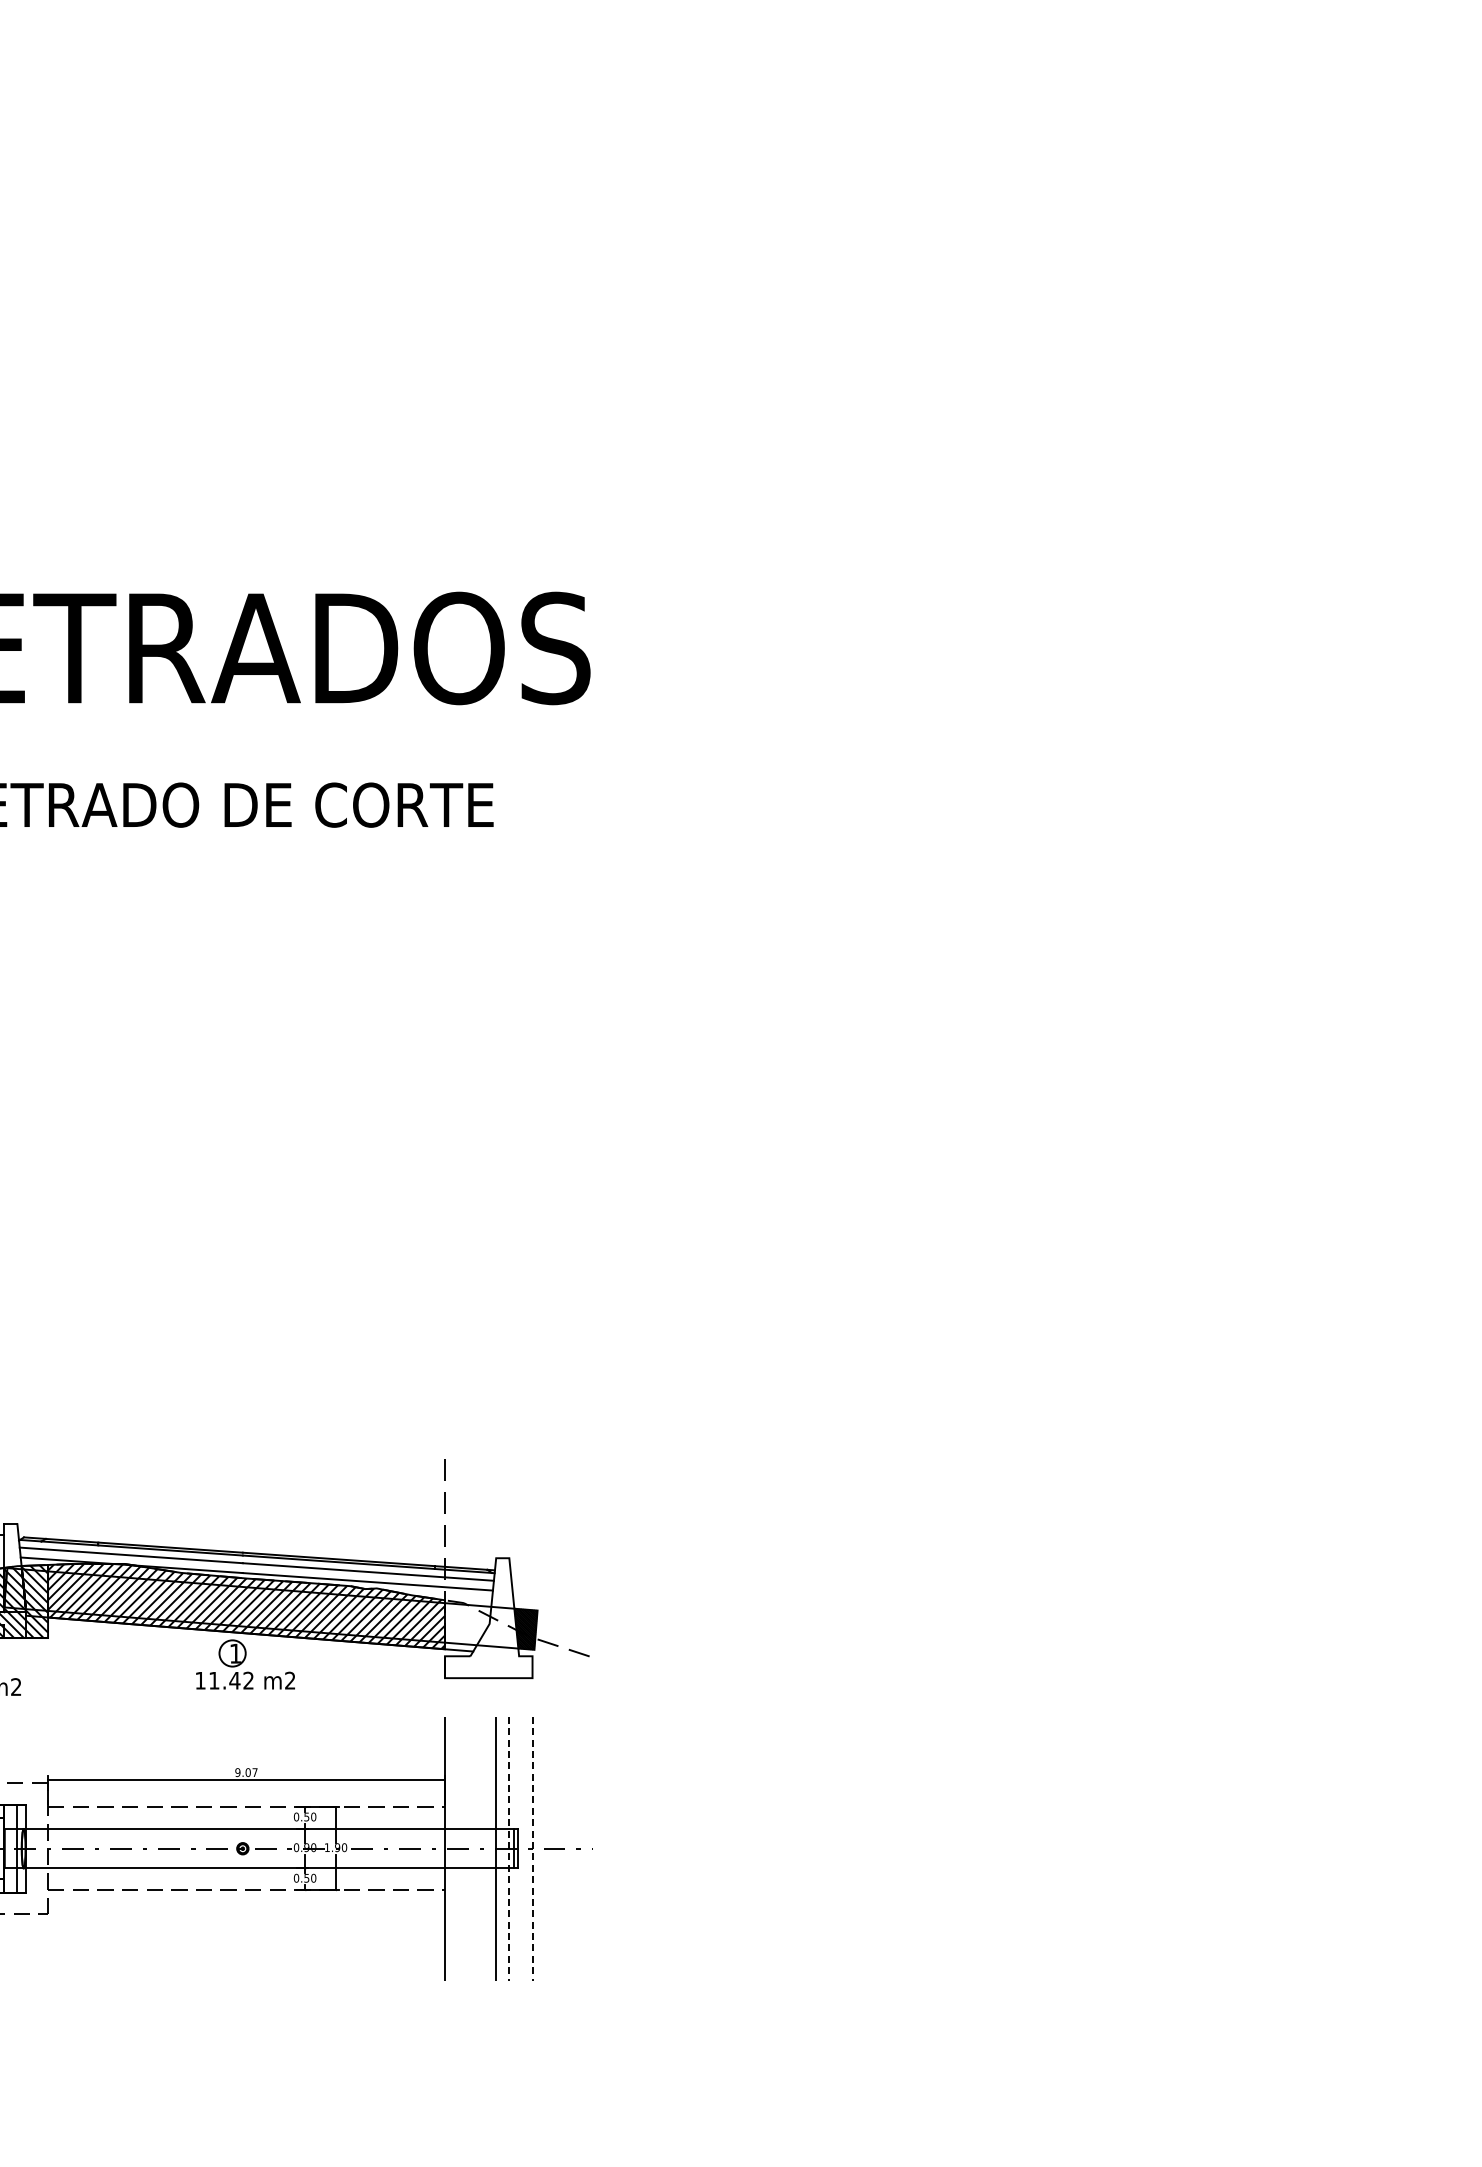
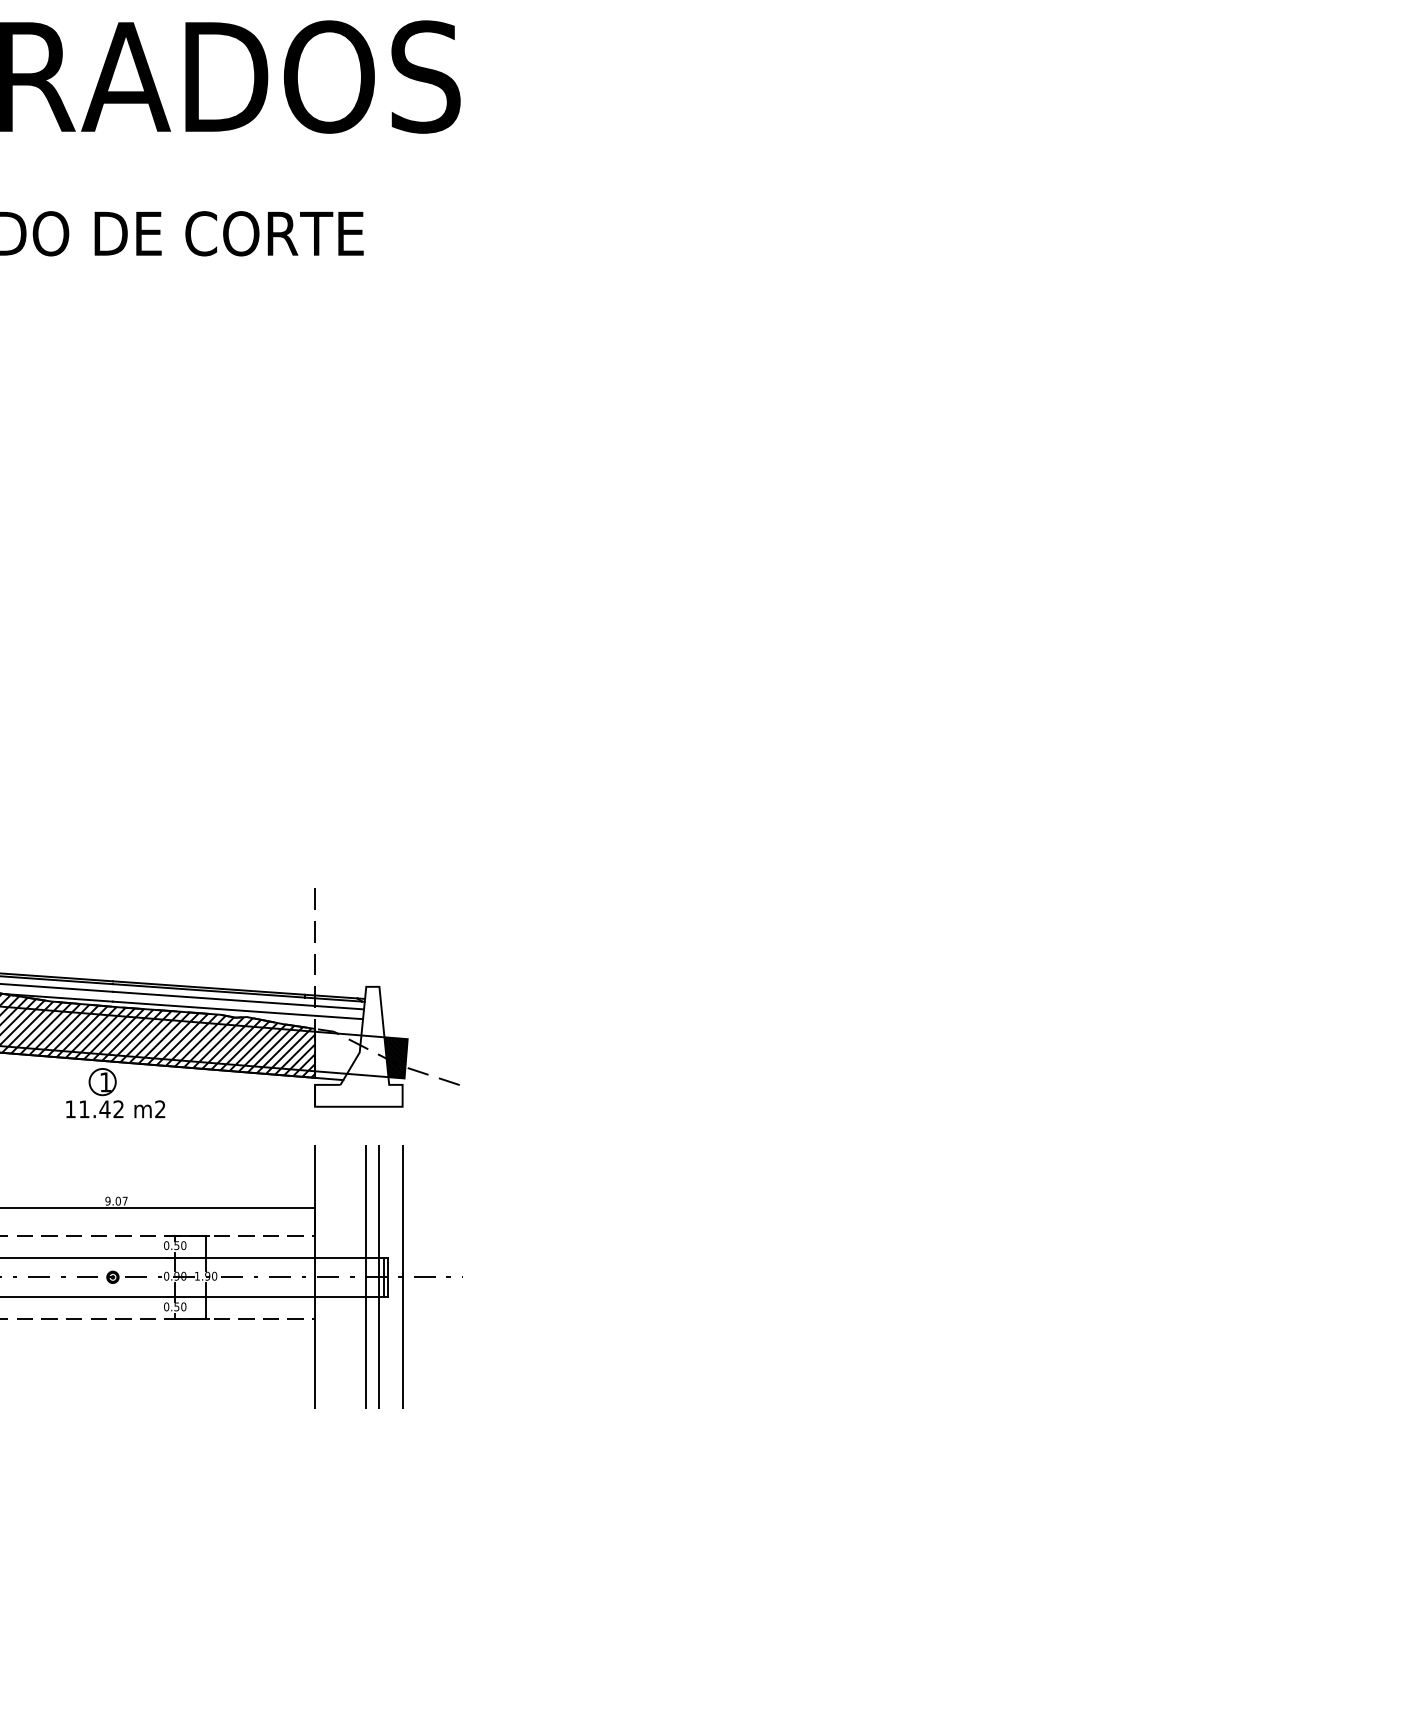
line: (509, 1848) -> (379, 1277), dashed -> solid
line: (532, 1848) -> (402, 1277), dashed -> solid

